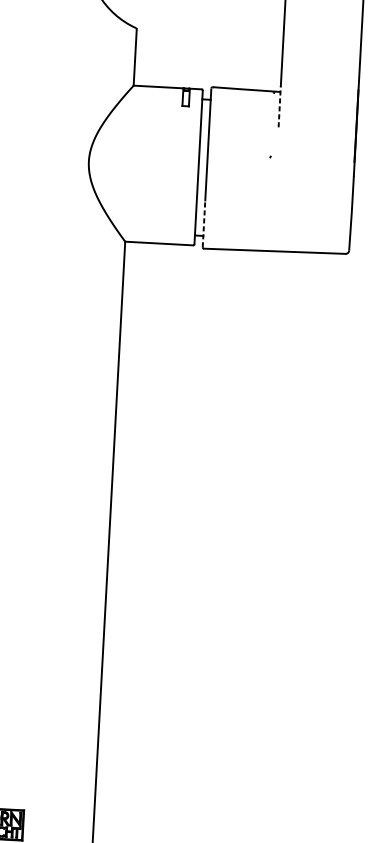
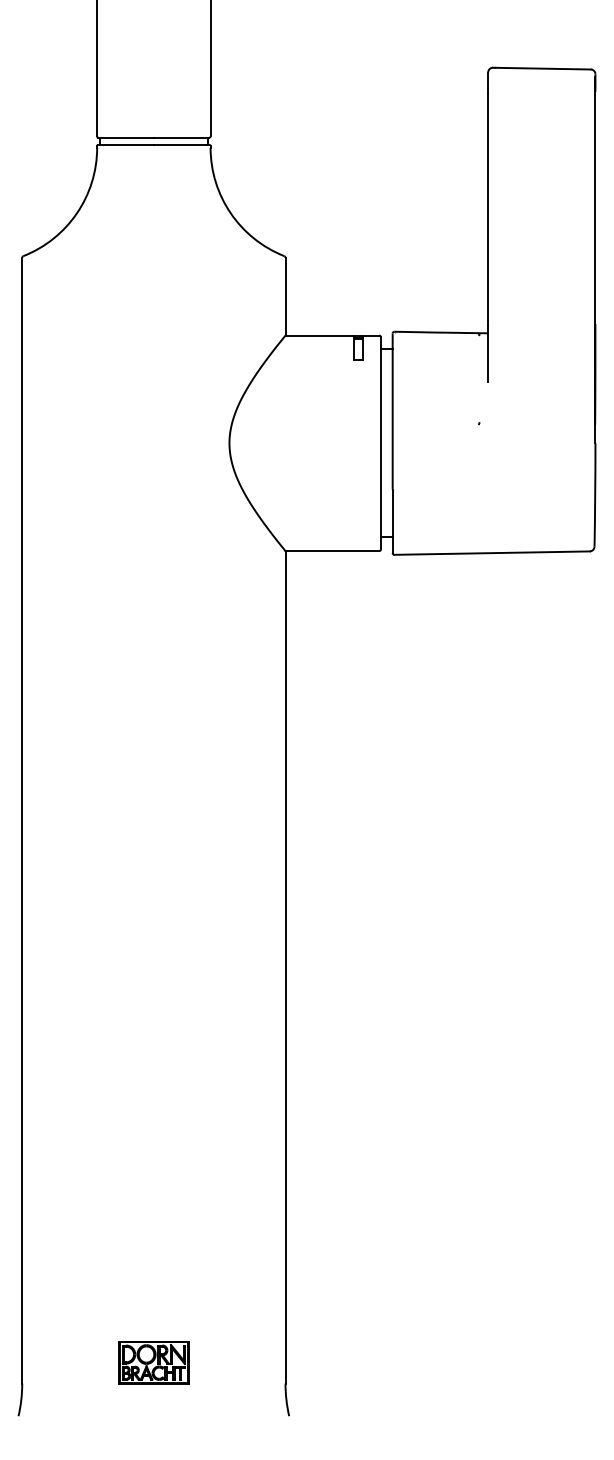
line: (279, 106) -> (488, 353), dashed -> solid
line: (203, 224) -> (392, 521), dashed -> solid

